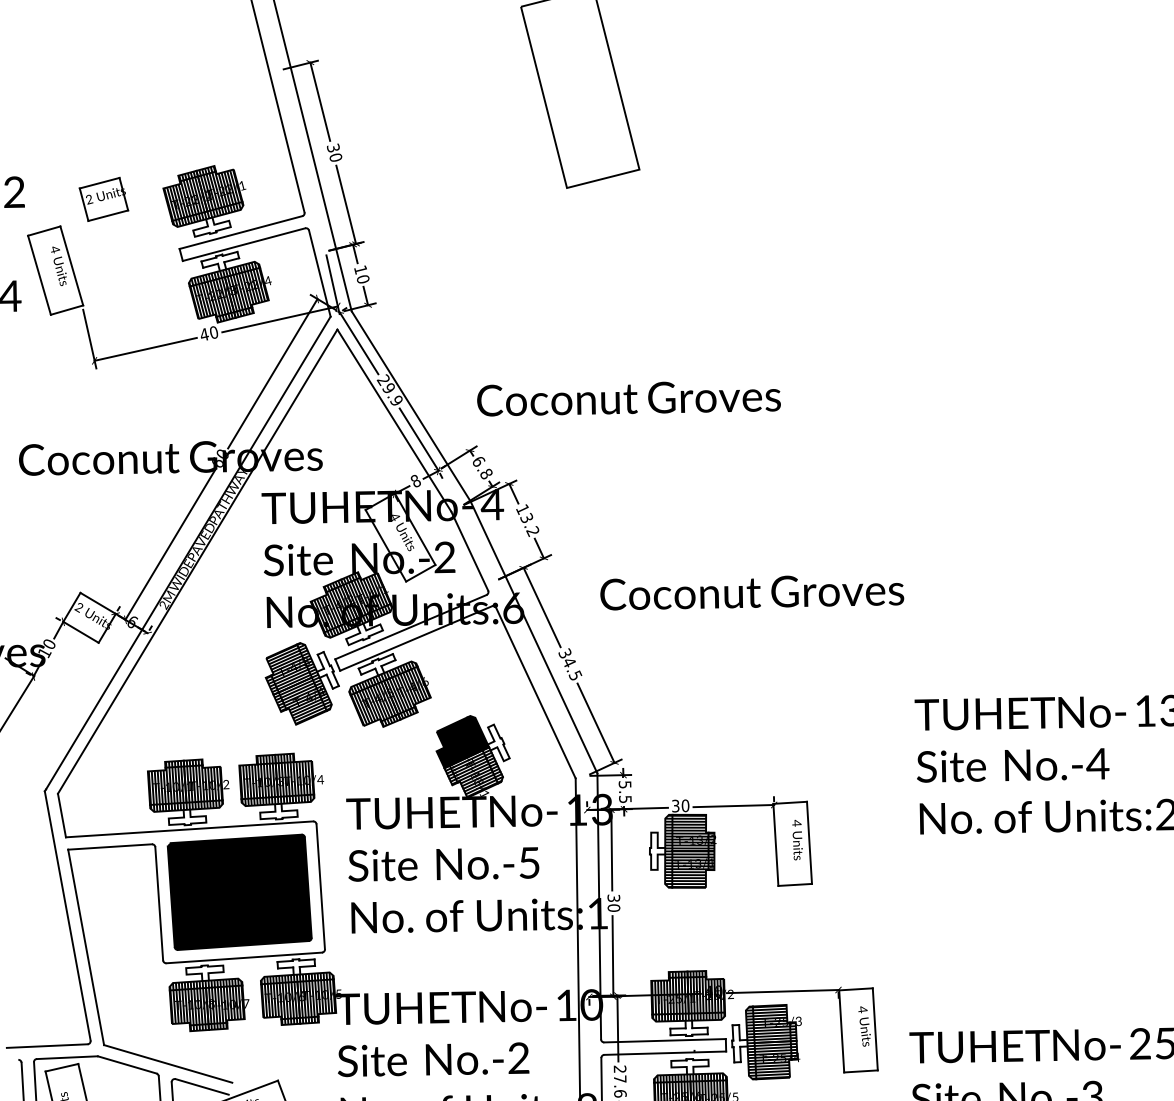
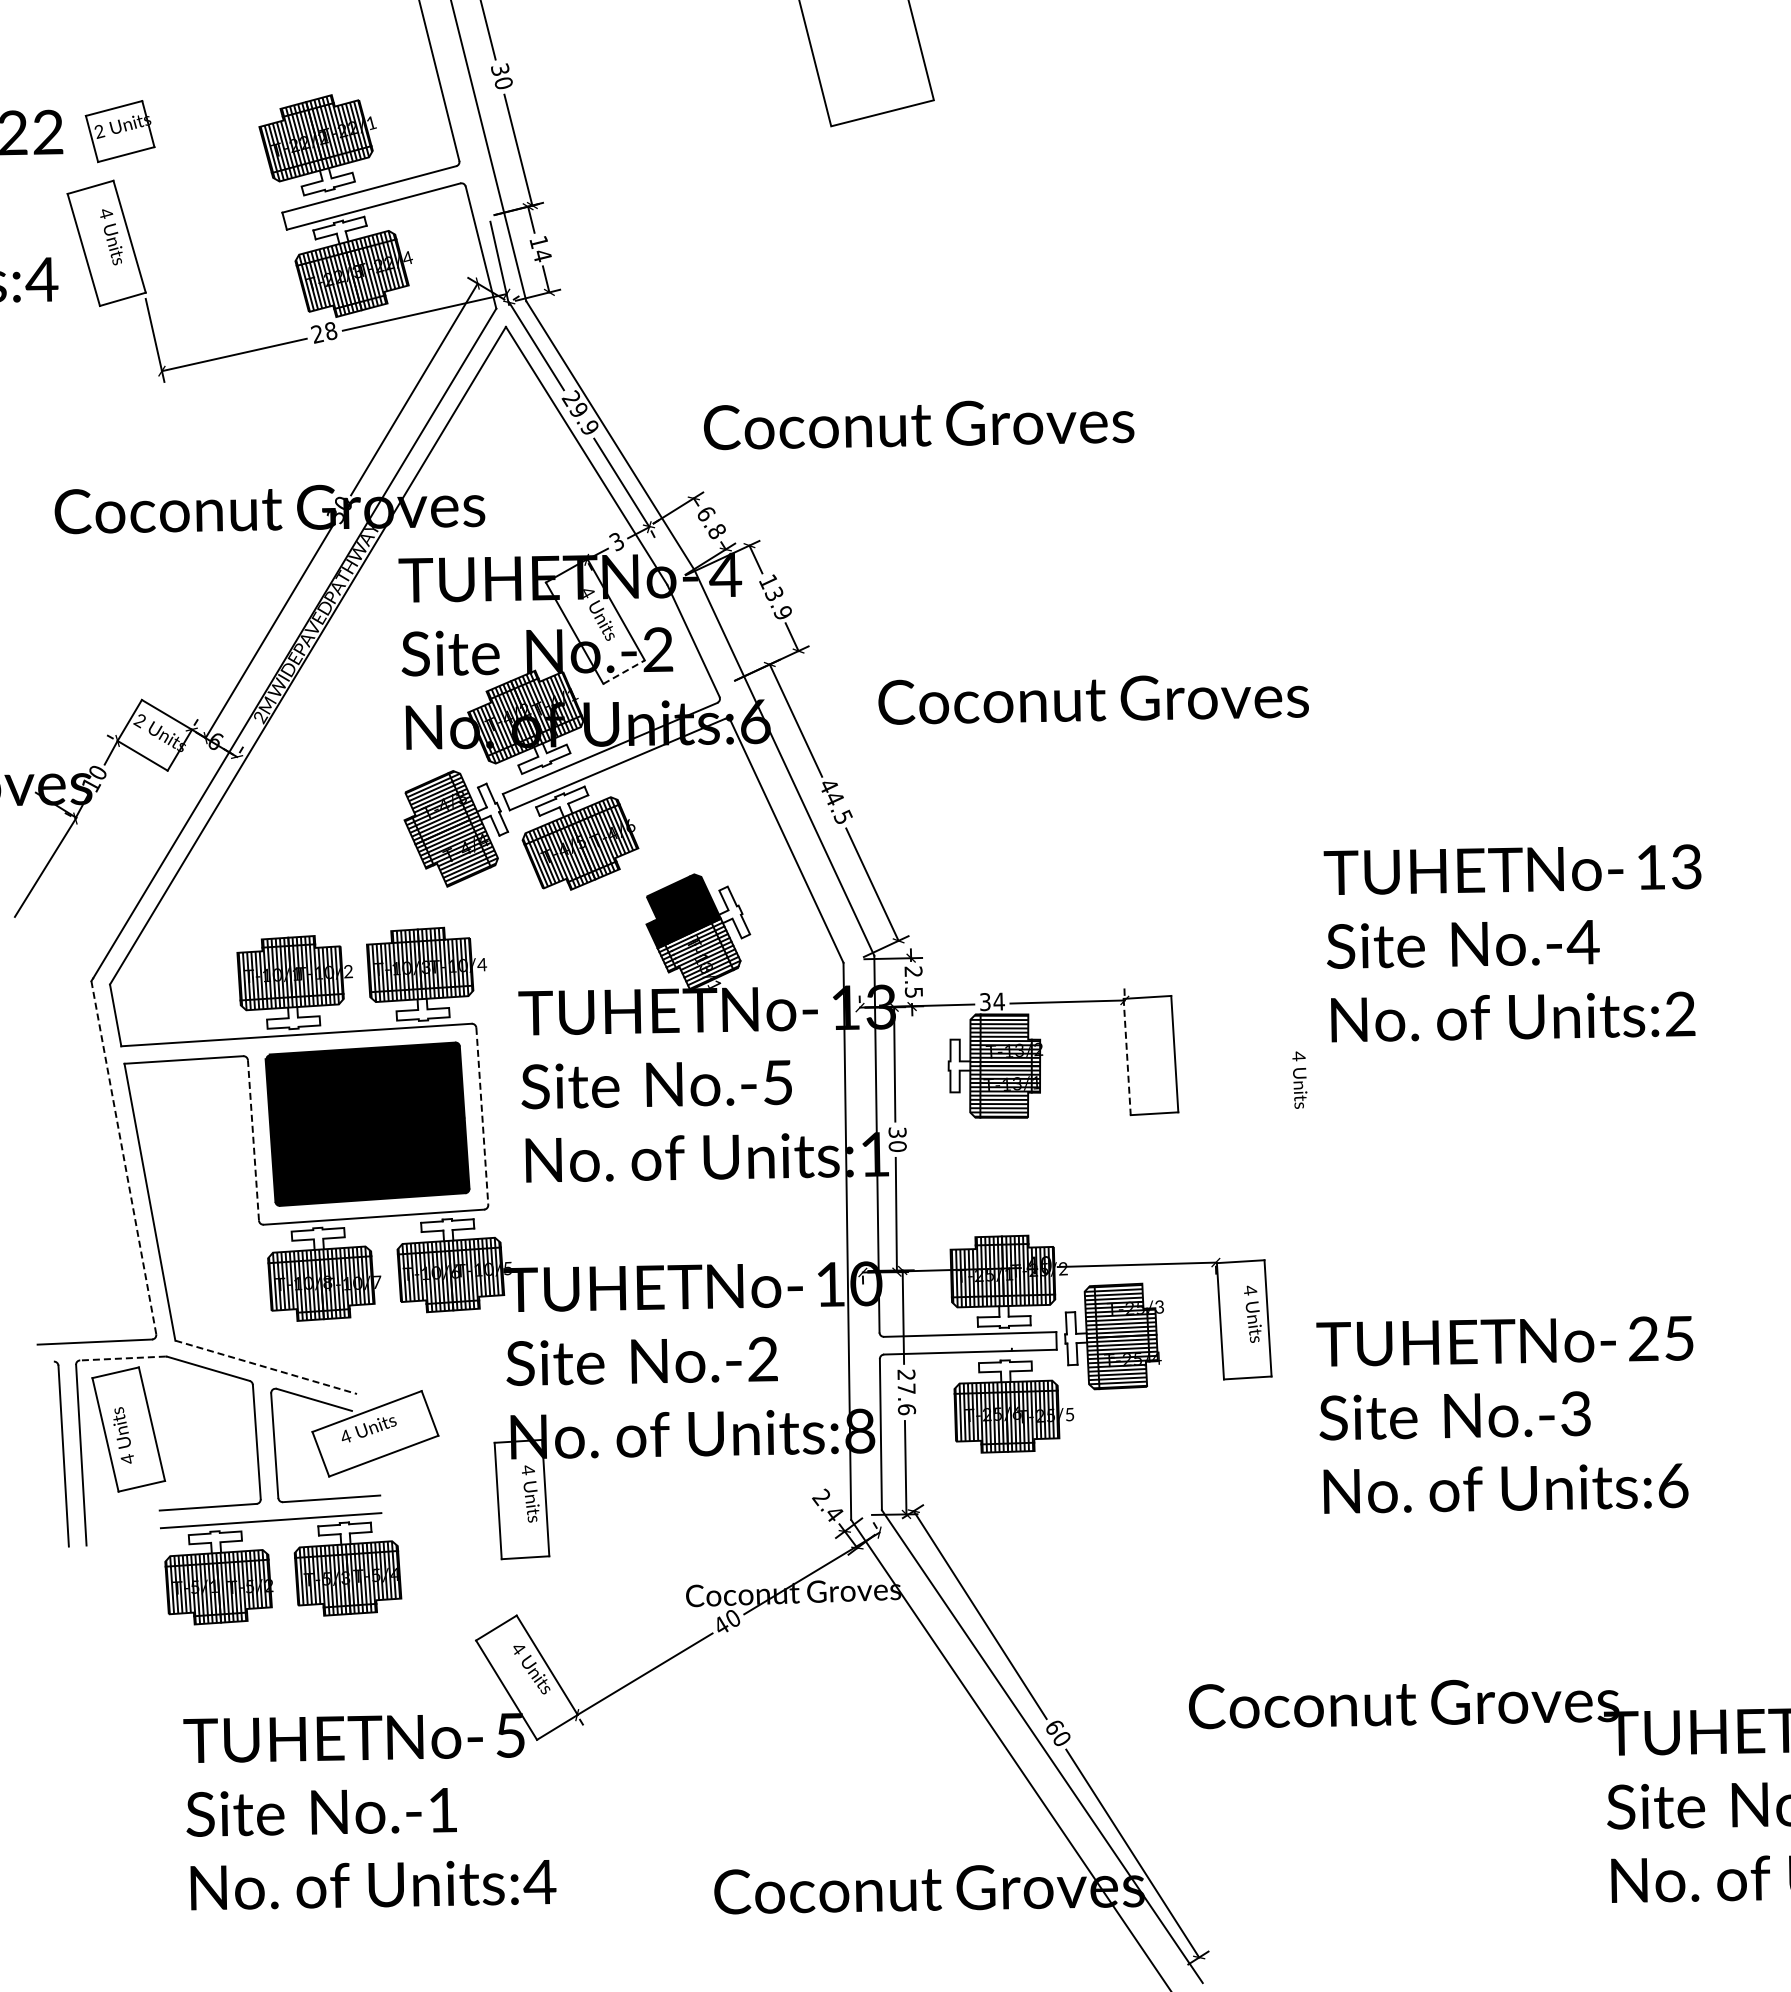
part: (103, 199) -> (119, 131), moved
text: (363, 279) -> (542, 256), 10 -> 14
text: (208, 333) -> (323, 332), 40 -> 28
text: (216, 462) -> (334, 515), 60 -> 30
text: (415, 481) -> (616, 541), 8 -> 3
text: (531, 531) -> (781, 612), 13.2 -> 13.9
line: (421, 573) -> (624, 672), solid -> dashed
text: (565, 653) -> (828, 785), 34.5 -> 44.5
text: (625, 784) -> (913, 971), 5.5 -> 2.5
text: (685, 805) -> (998, 1001), 30 -> 34
text: (797, 839) -> (1299, 1079), moved
line: (776, 845) -> (1127, 1057), solid -> dashed
line: (320, 886) -> (482, 1116), solid -> dashed
line: (159, 903) -> (253, 1139), solid -> dashed
line: (67, 915) -> (123, 1157), solid -> dashed
line: (67, 1057) -> (123, 1358), solid -> dashed
line: (168, 1064) -> (266, 1367), solid -> dashed

